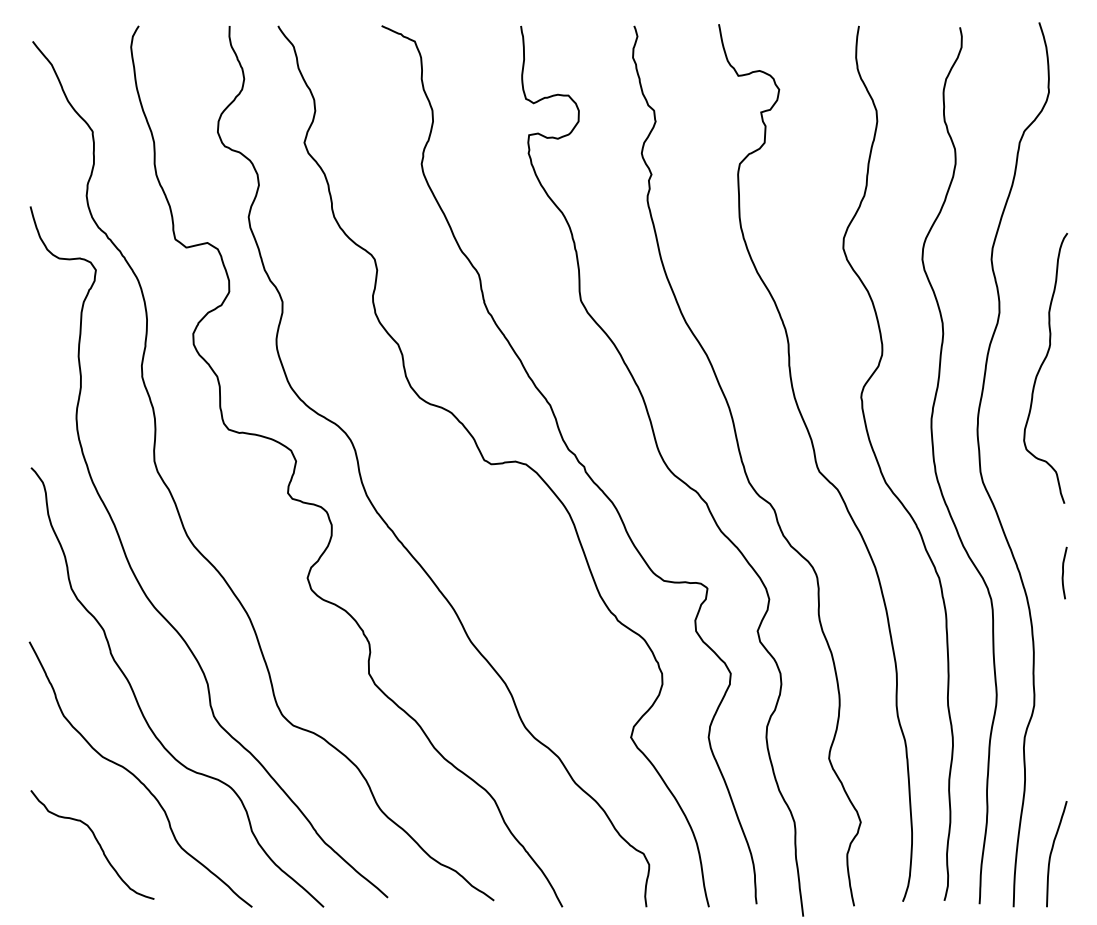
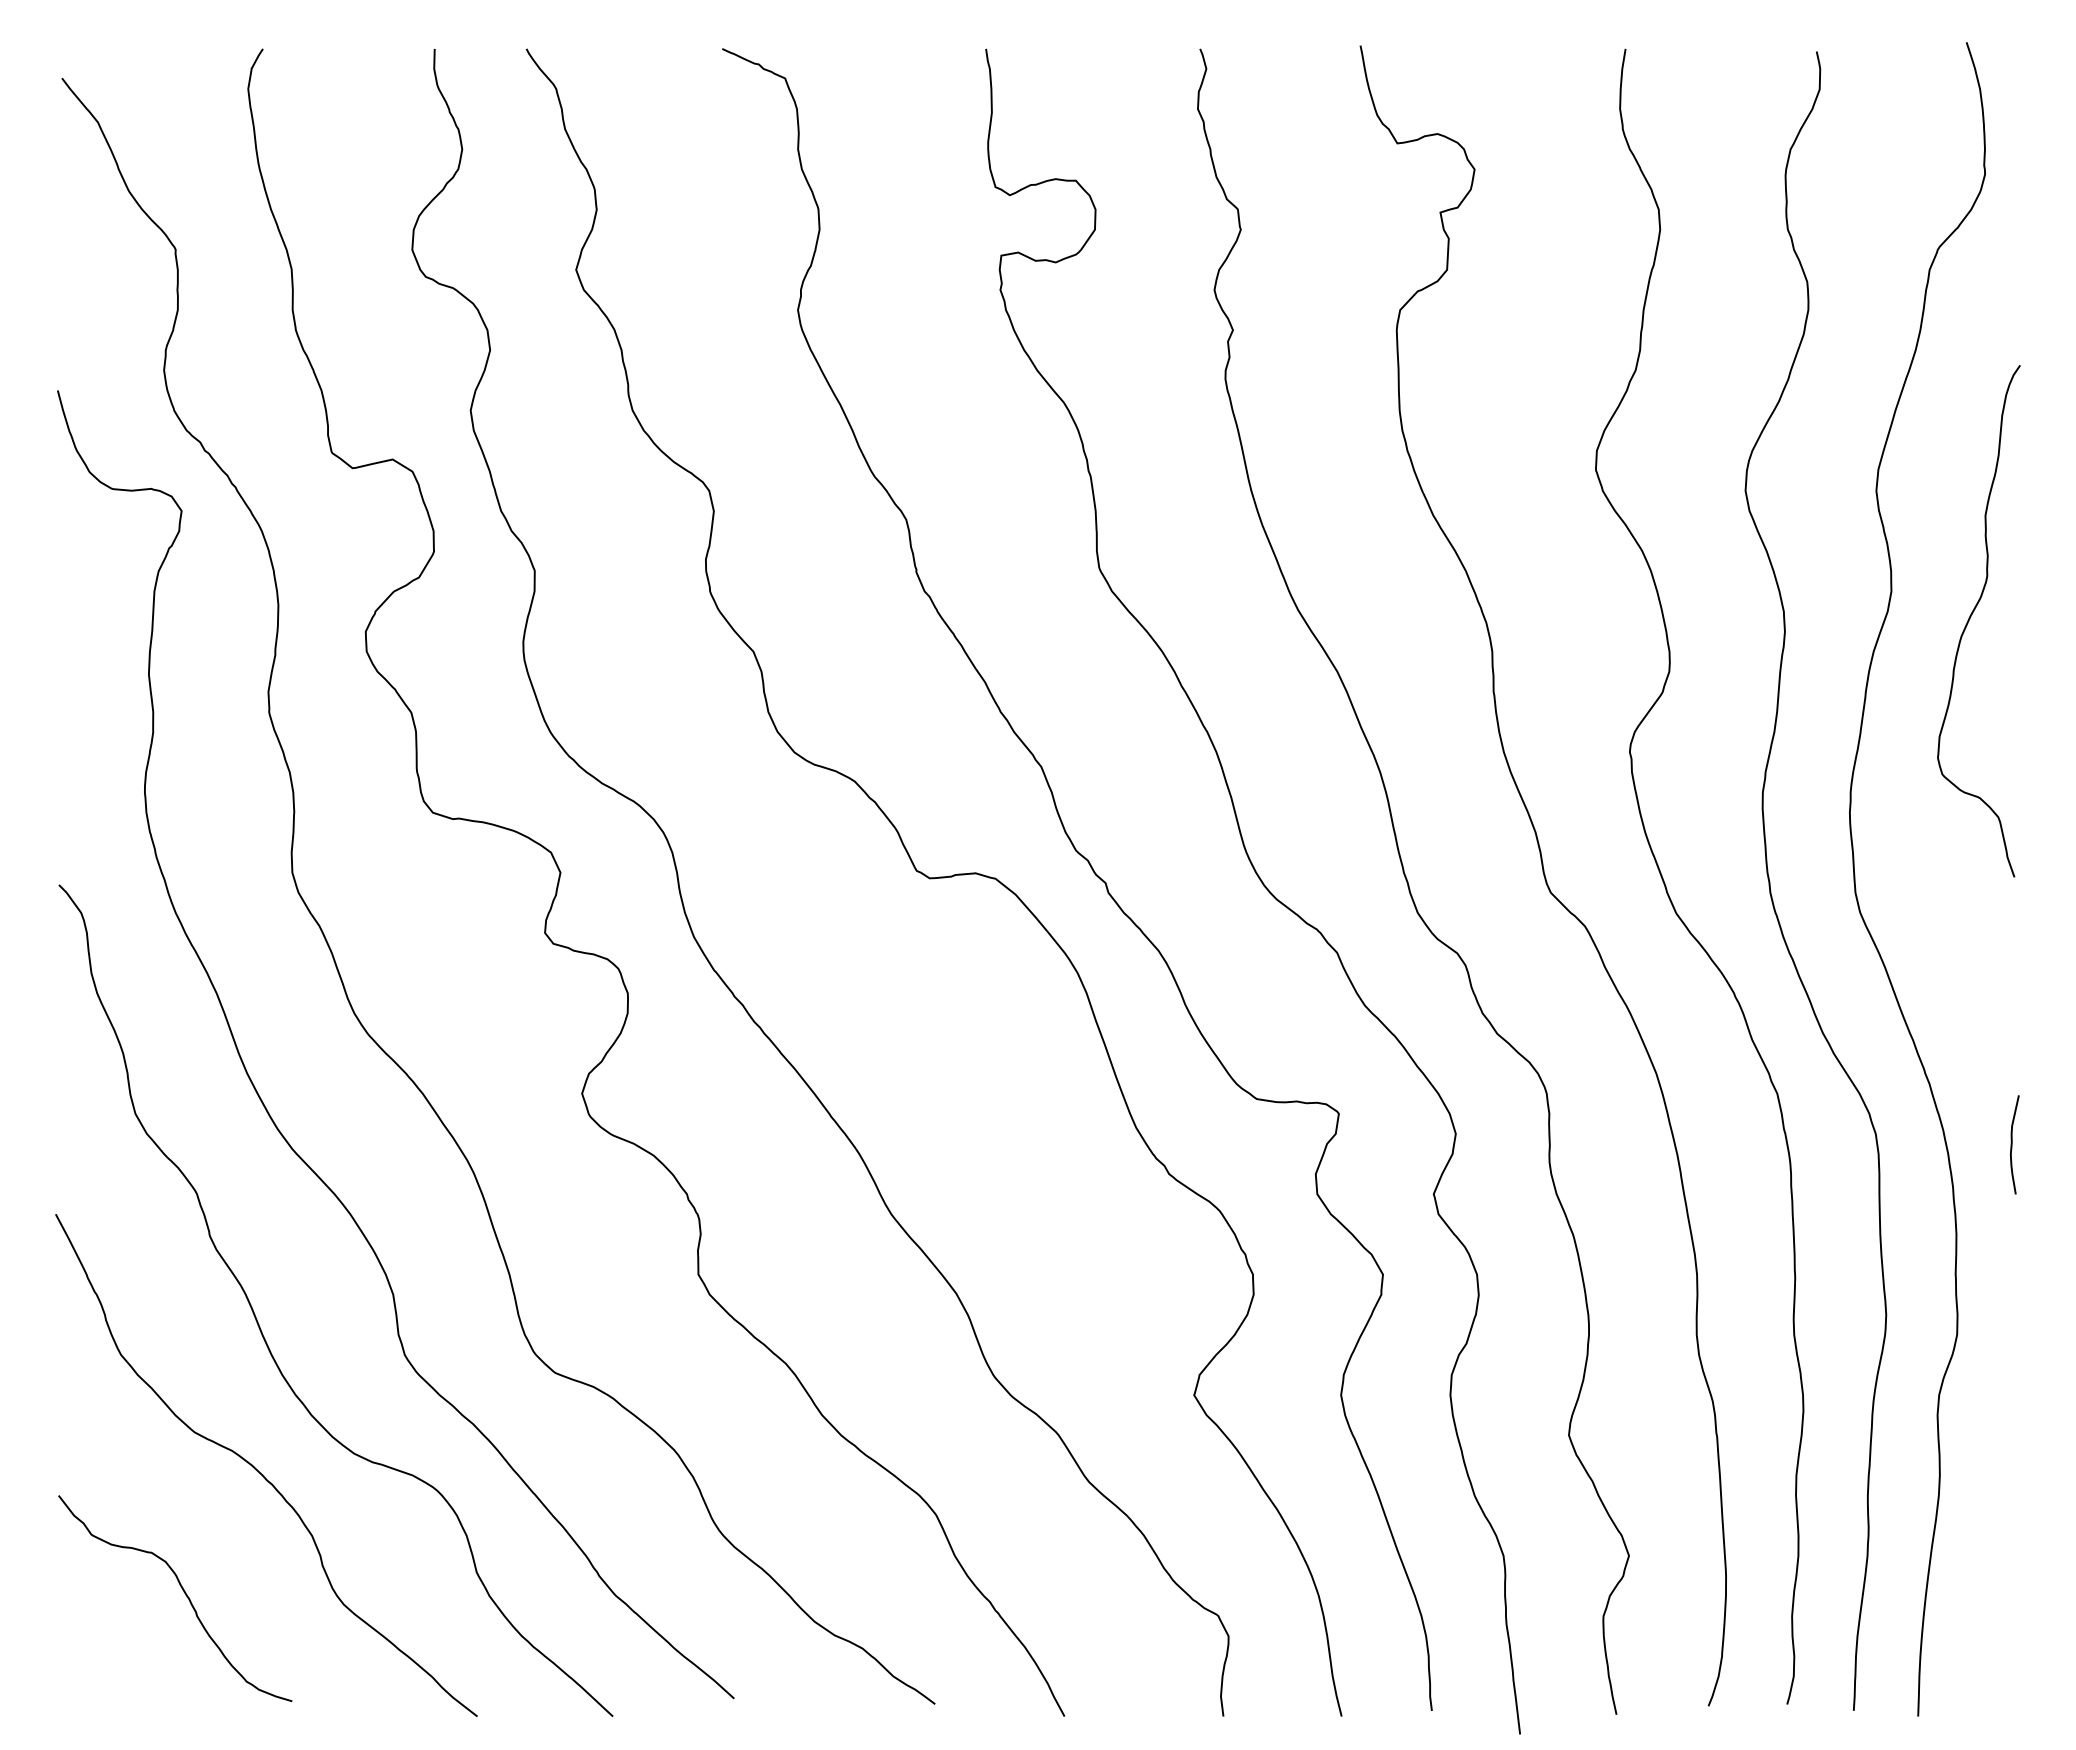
curve: (1041, 368) -> (1970, 621), moved
curve: (1063, 572) -> (2012, 1143), moved
curve: (1052, 852) -> (1991, 1612), removed

